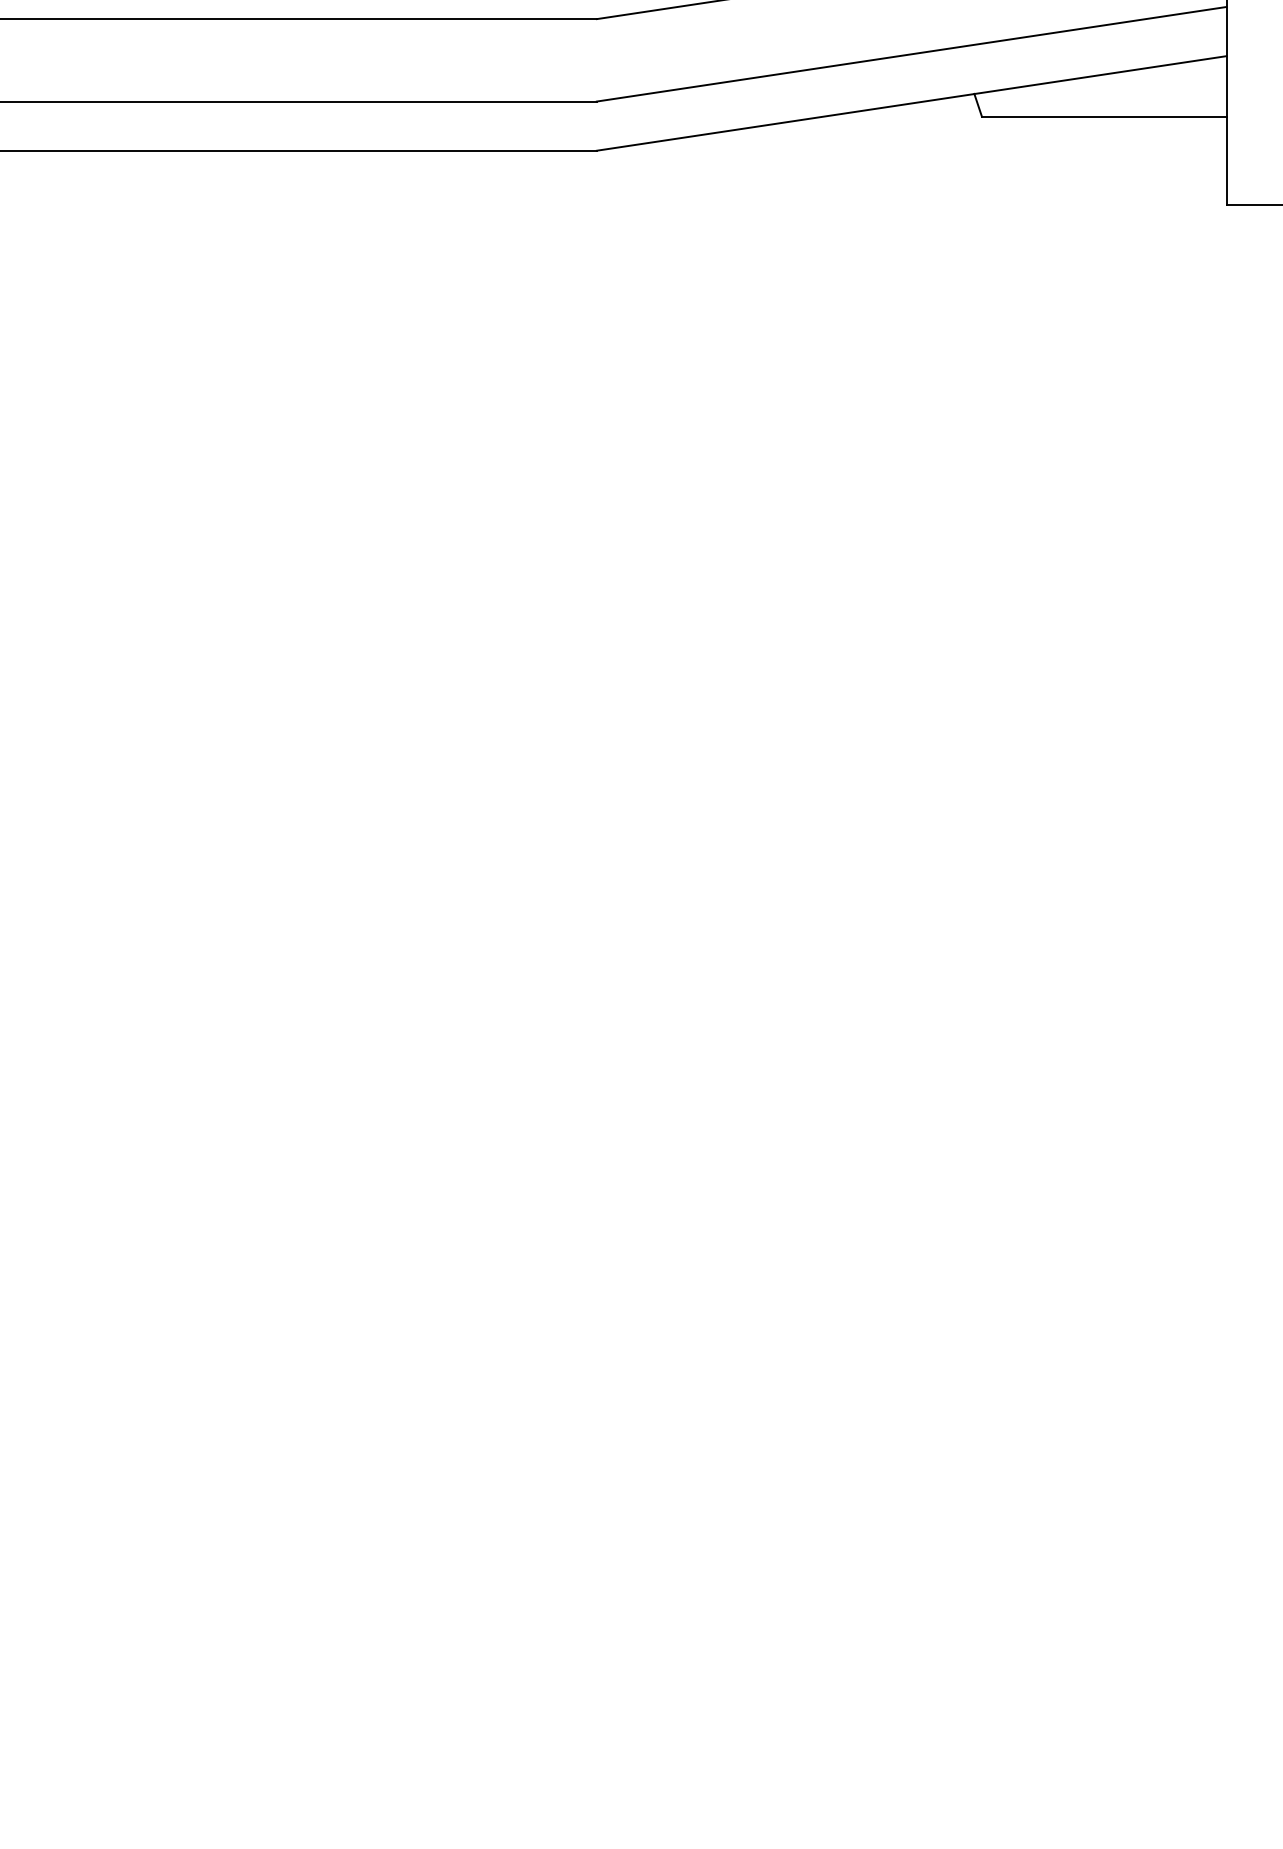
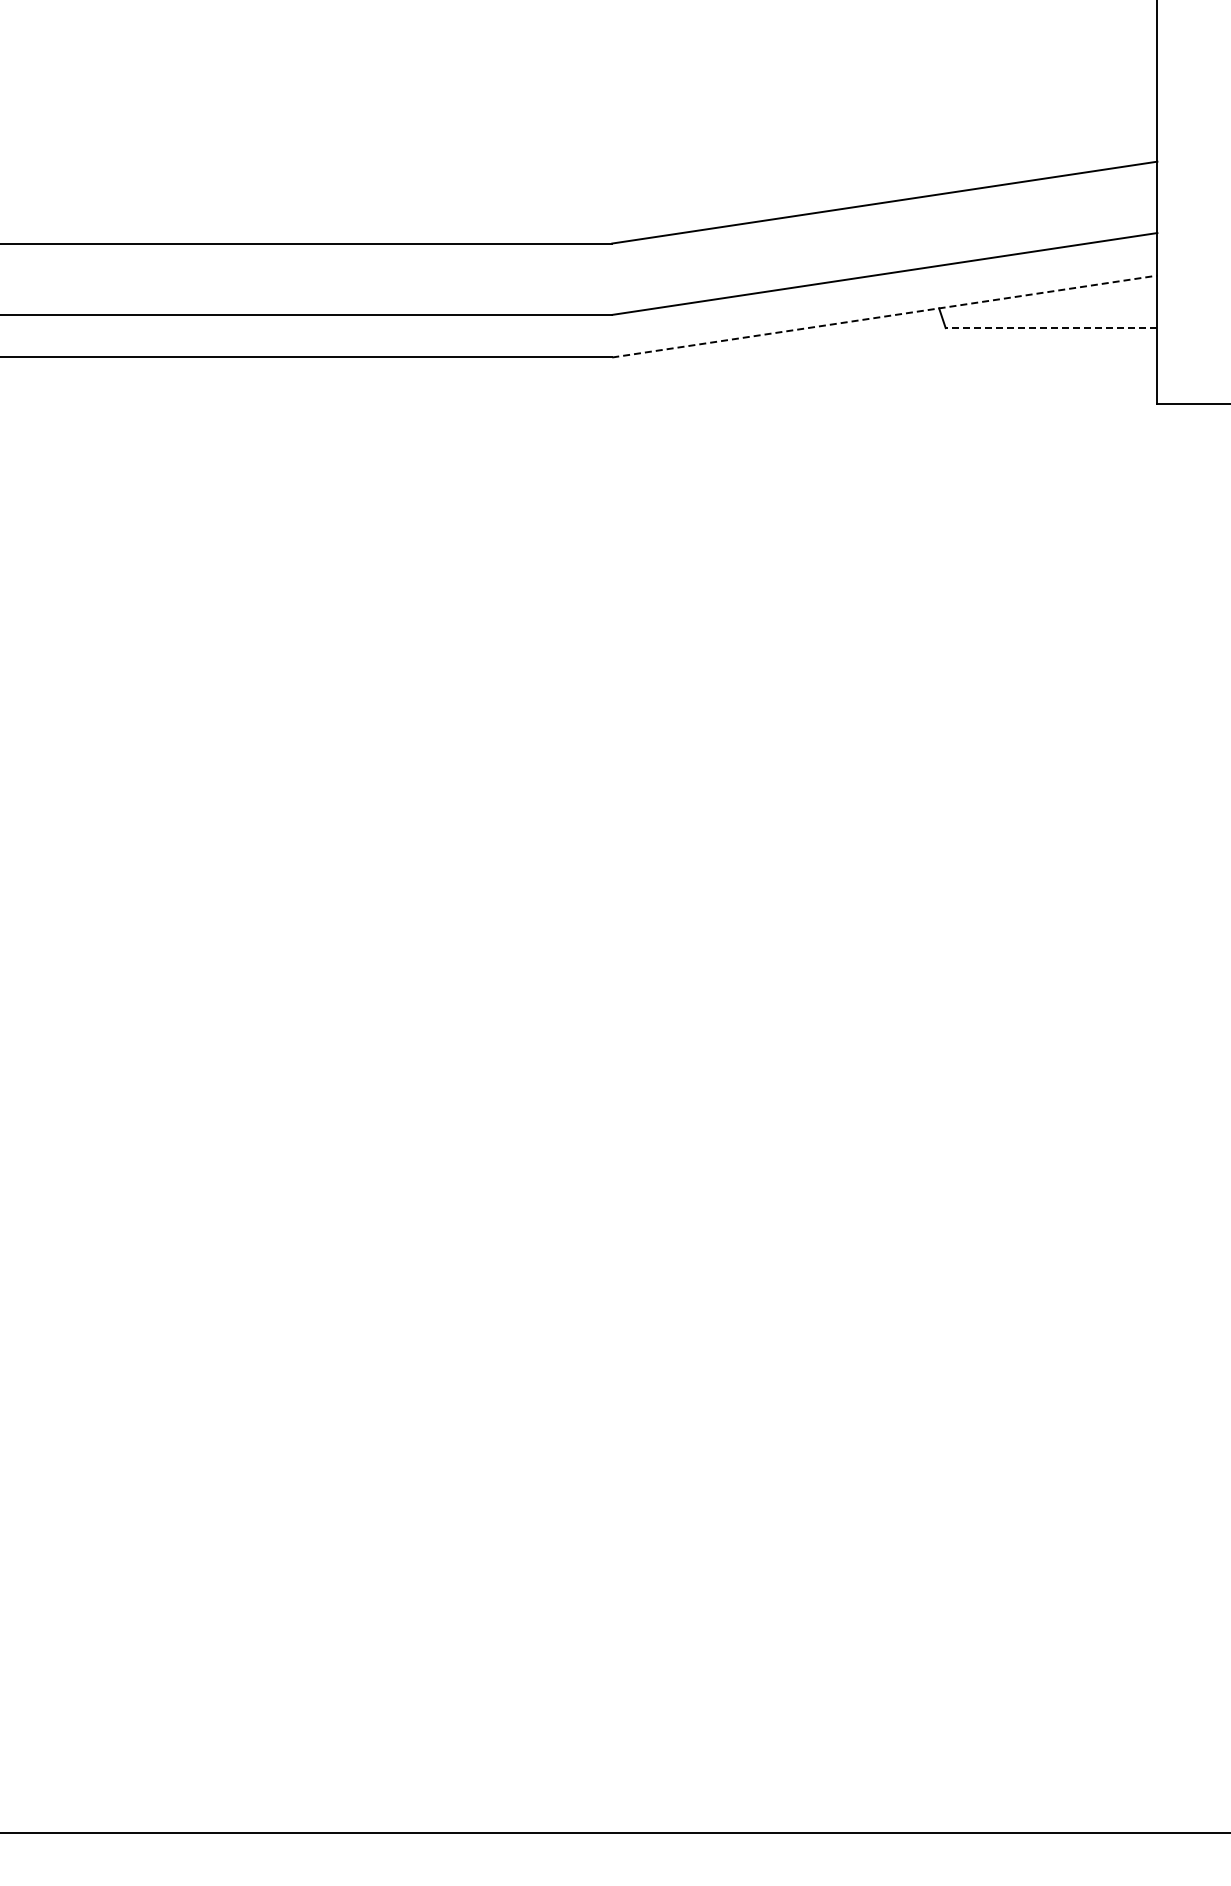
line: (911, 103) -> (884, 316), solid -> dashed
line: (1104, 117) -> (1051, 328), solid -> dashed

